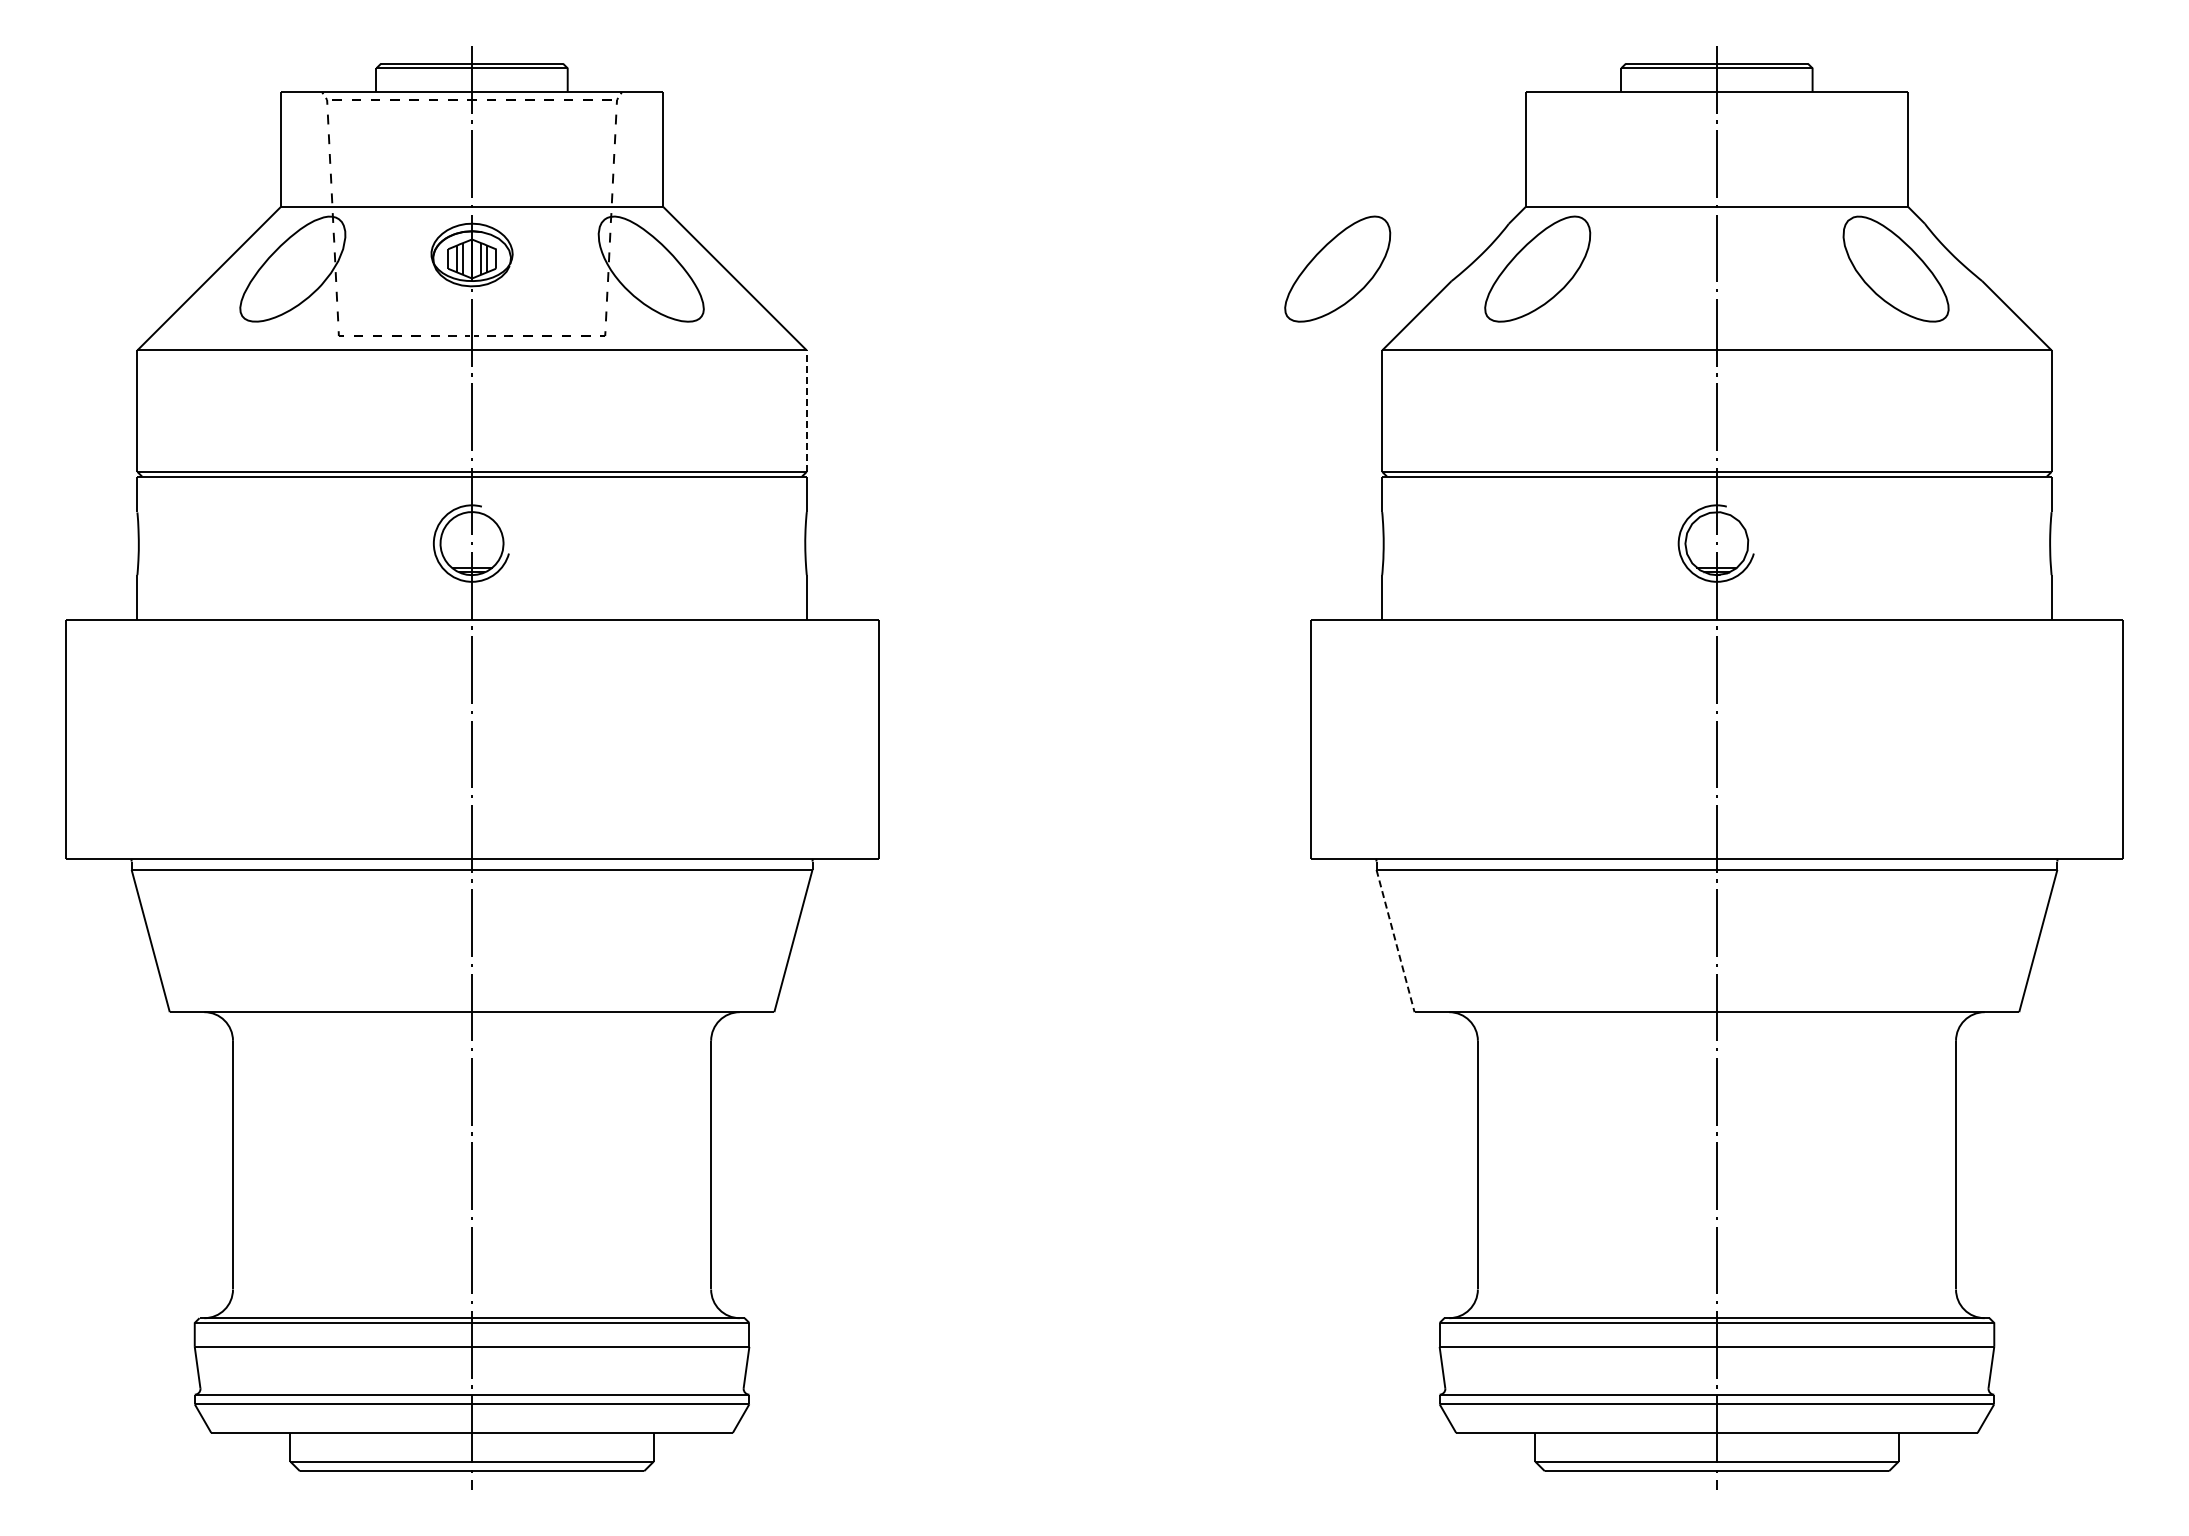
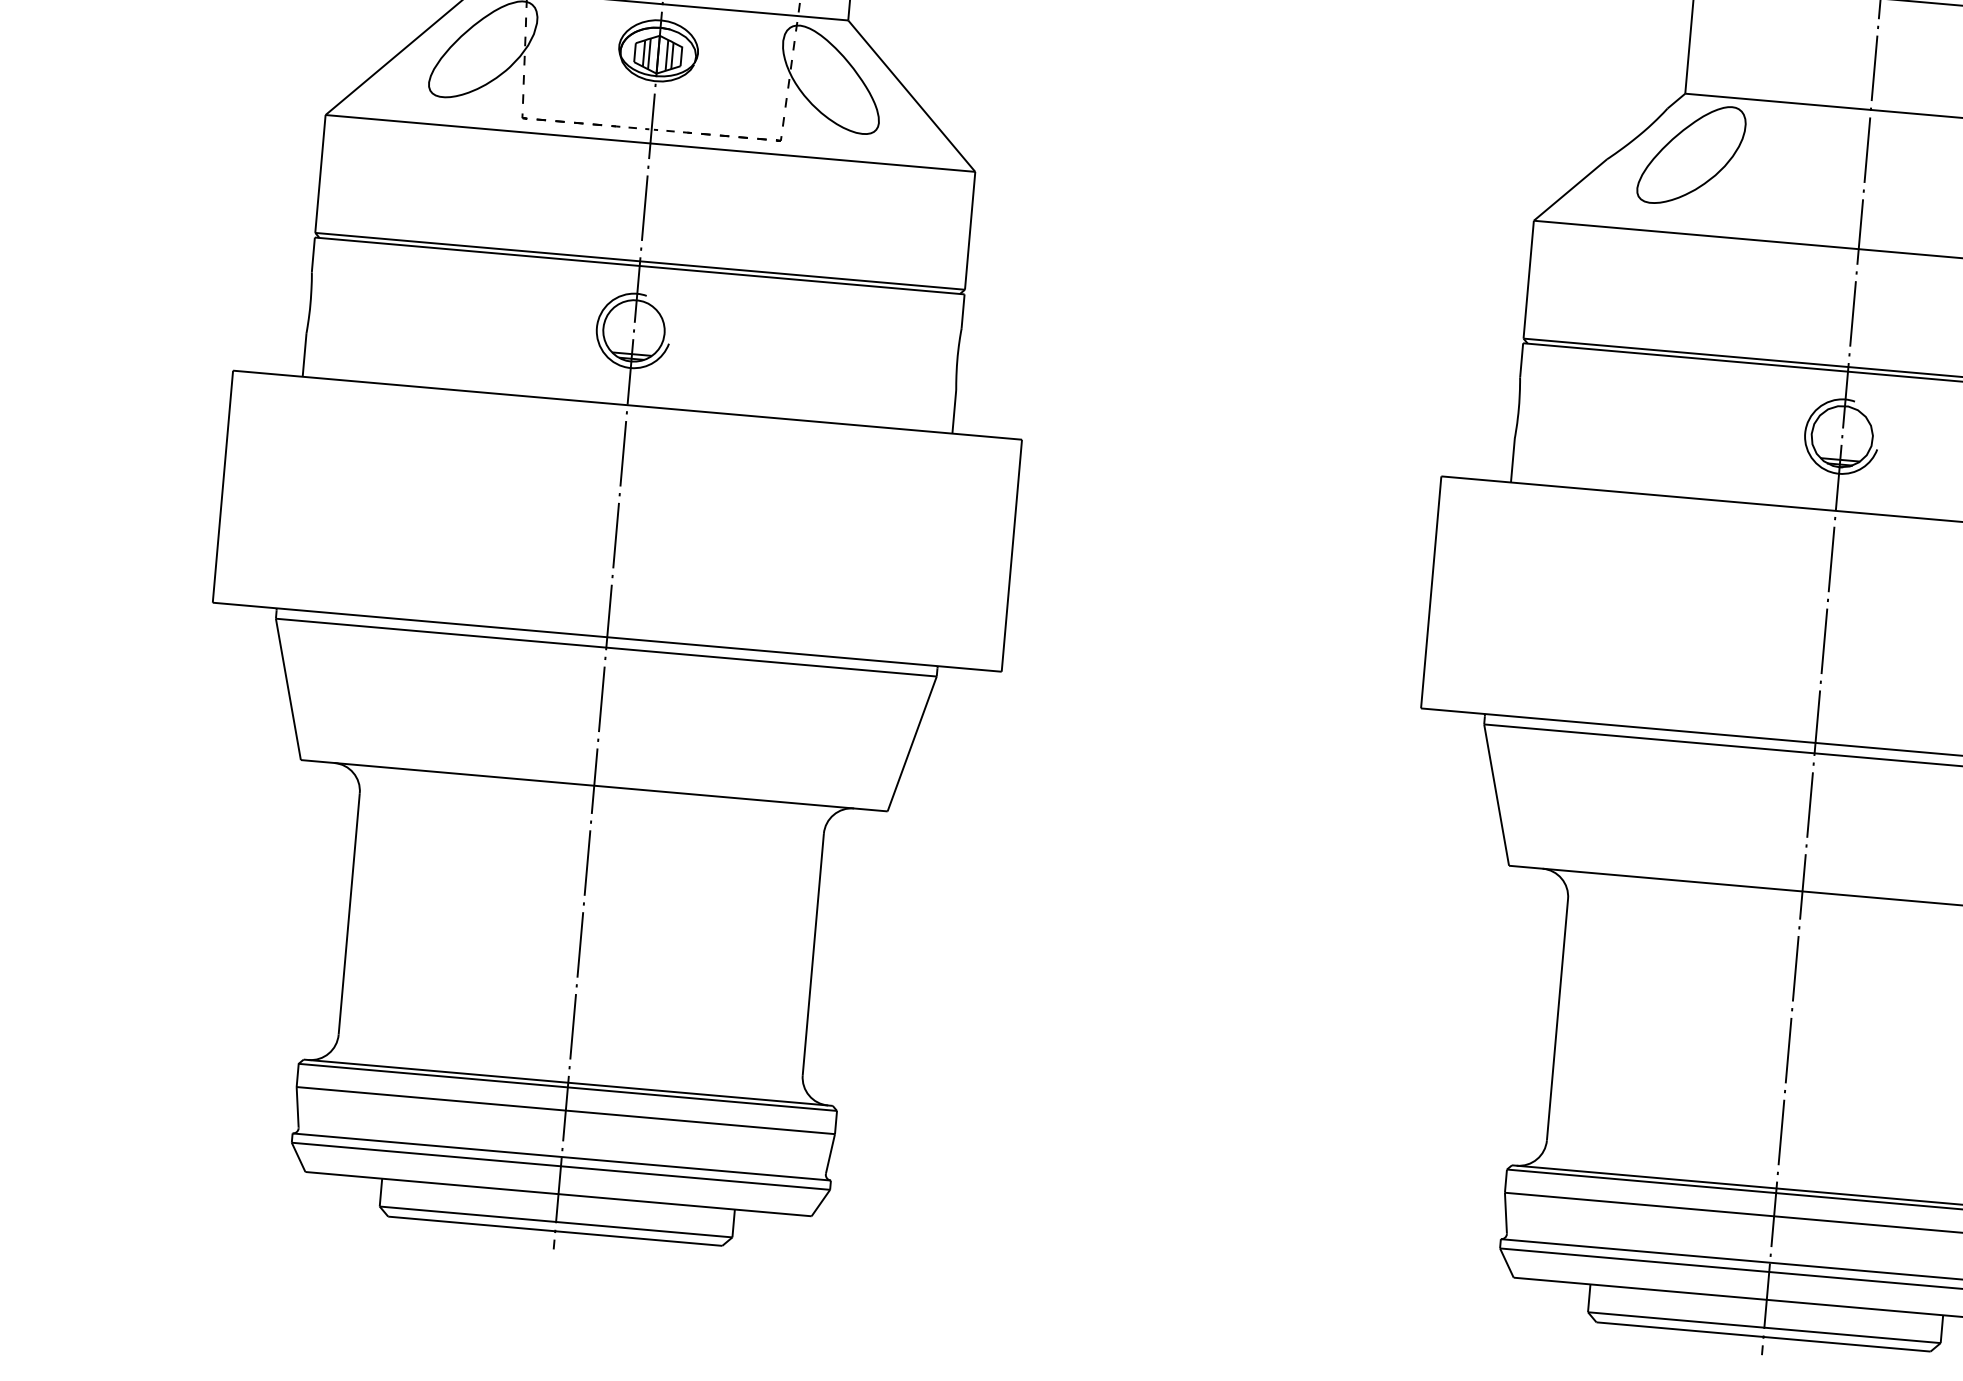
part: (1337, 268) -> (1497, 137), removed
line: (806, 411) -> (969, 231), dashed -> solid
line: (1395, 941) -> (1496, 795), dashed -> solid

